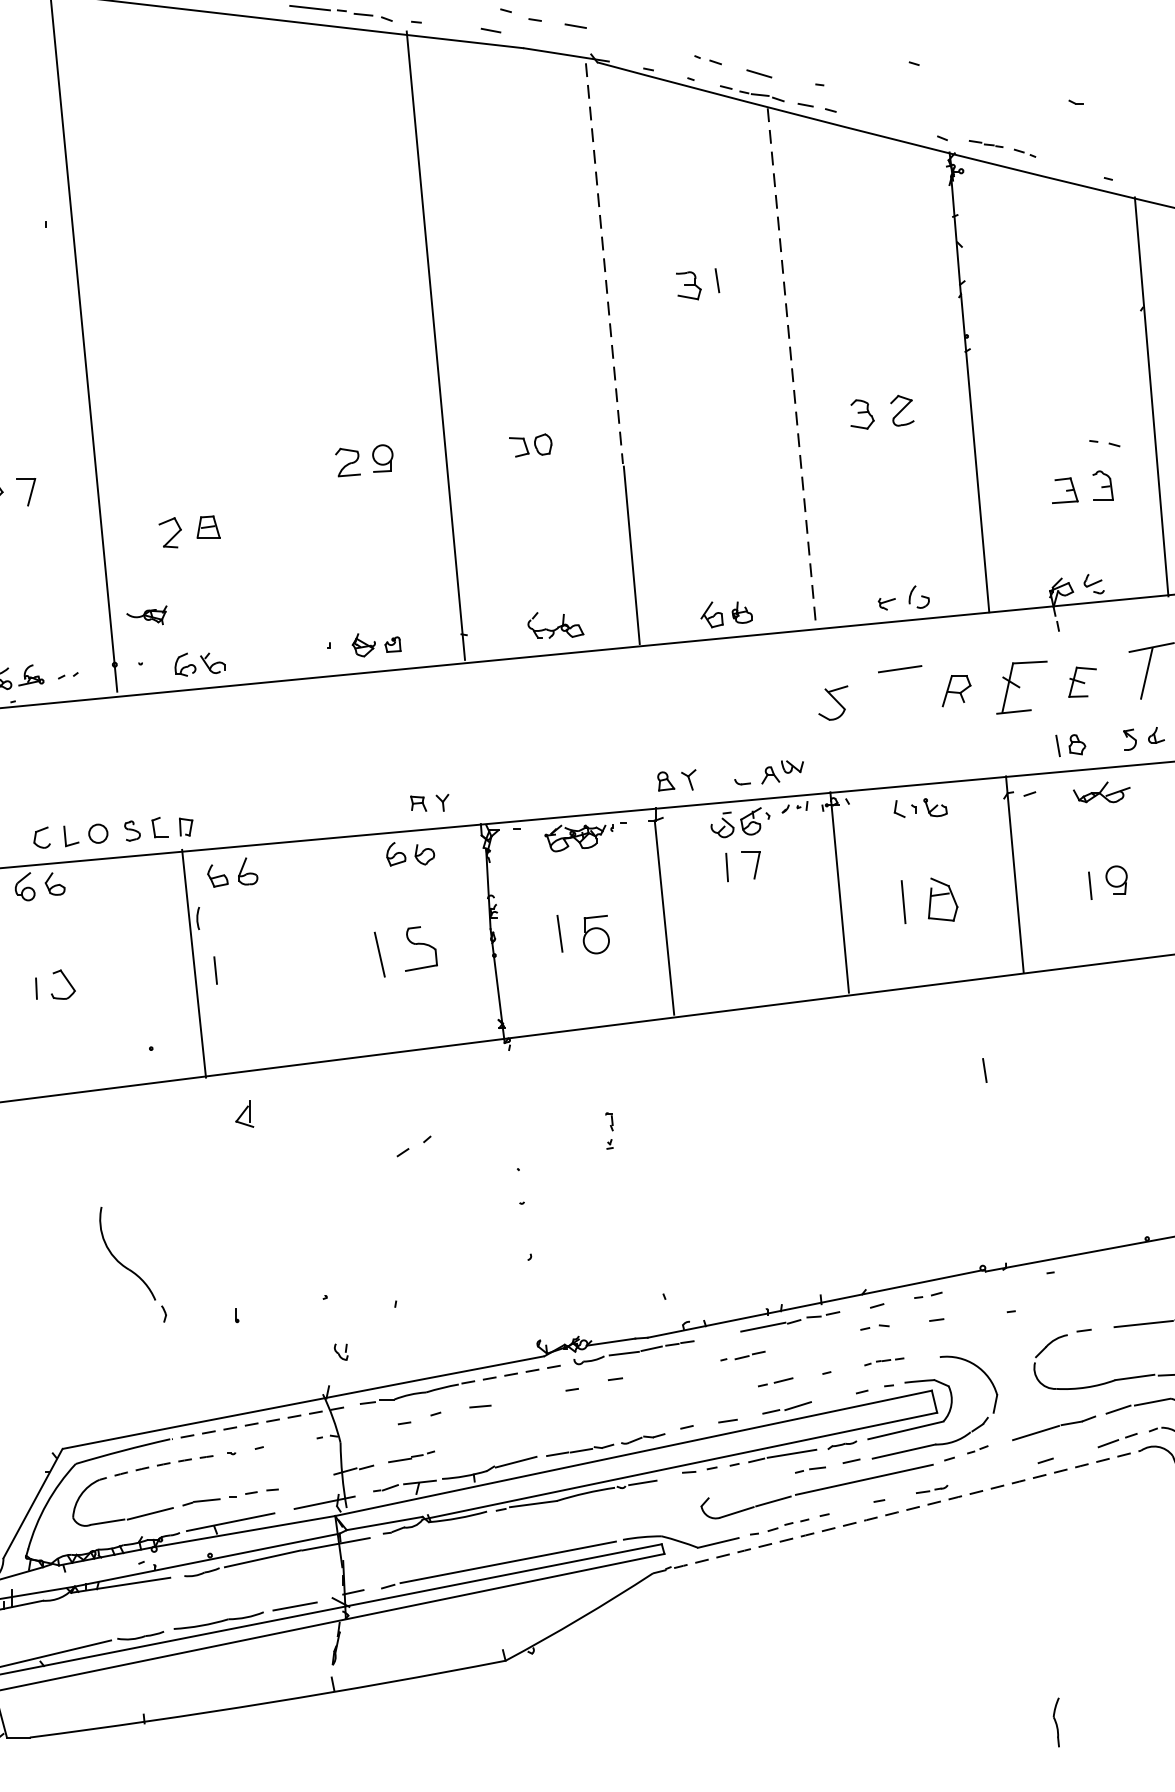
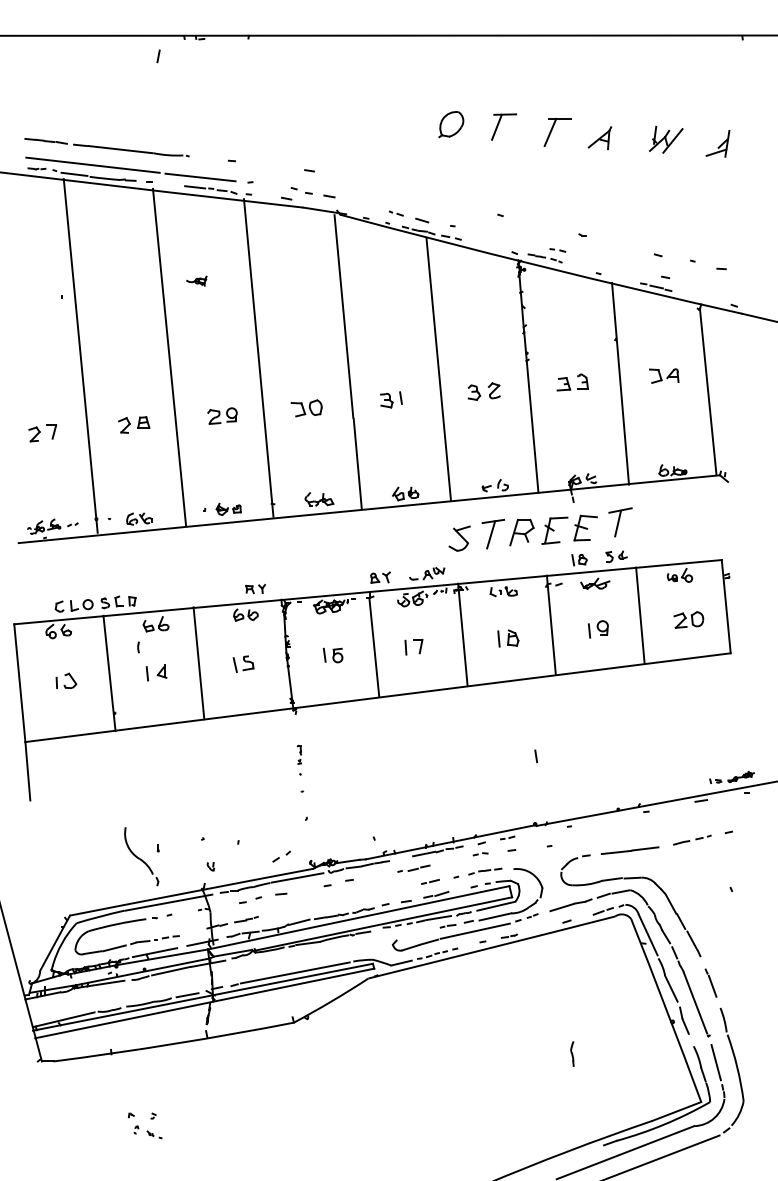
line: (603, 263) -> (343, 316), dashed -> solid
part: (698, 283) -> (391, 399), moved
line: (259, 342) -> (169, 356), added
line: (791, 368) -> (438, 369), dashed -> solid
part: (1104, 443) -> (557, 250), moved
part: (530, 445) -> (306, 408), size x1.43
part: (1082, 487) -> (572, 382), moved
part: (190, 530) -> (134, 424), moved
part: (146, 613) -> (196, 280), moved
part: (1082, 681) -> (585, 527), size x1.67
part: (955, 691) -> (521, 532), size x1.67
line: (896, 694) -> (491, 534), added
part: (833, 702) -> (459, 538), size x1.43
part: (753, 869) -> (419, 648), moved
part: (930, 900) -> (508, 638), size x0.71
part: (581, 934) -> (332, 655), size x0.71
line: (316, 950) -> (198, 663), added
part: (405, 950) -> (243, 663), size x0.62
line: (194, 962) -> (109, 672), moved
line: (985, 1070) -> (536, 756), moved
part: (243, 1114) -> (161, 671), moved
part: (609, 1130) -> (299, 754), moved
part: (413, 1146) -> (281, 856), moved
part: (132, 1264) -> (141, 856), moved
part: (742, 1355) -> (413, 868), size x1.43
part: (884, 1361) -> (485, 871), size x1.67
line: (514, 1373) -> (298, 877), dashed -> solid
line: (257, 1423) -> (168, 902), dashed -> solid
arc: (156, 1466) -> (117, 924), dashed -> solid
arc: (896, 1512) -> (491, 947), dashed -> solid

